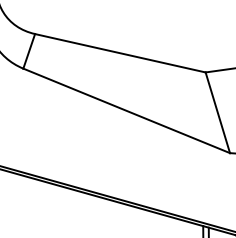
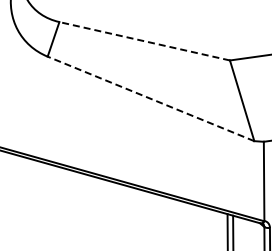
line: (120, 53) -> (144, 41), solid -> dashed
line: (127, 110) -> (151, 98), solid -> dashed

